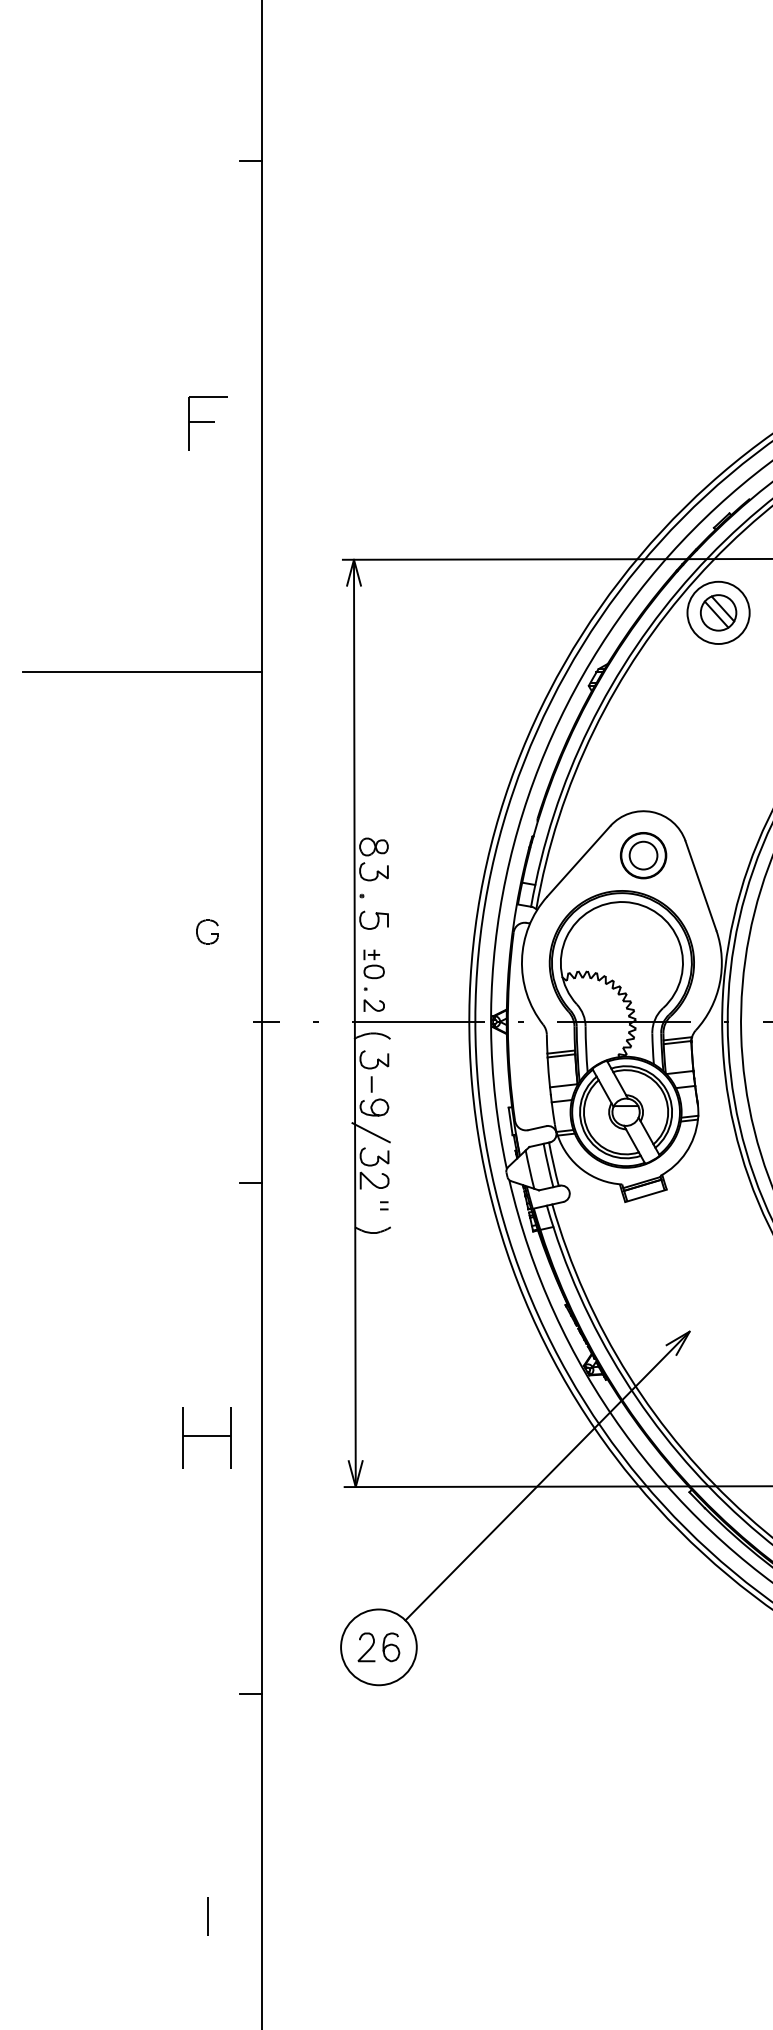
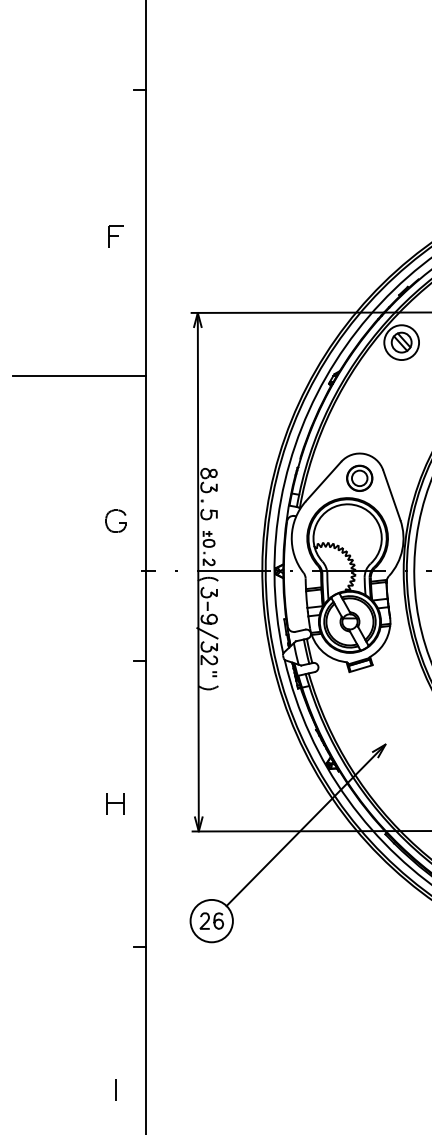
part: (206, 423) -> (115, 236), size x0.71
part: (206, 930) -> (115, 520), size x1.67
part: (206, 1437) -> (115, 803), size x0.62
line: (206, 1916) -> (115, 1089), moved

